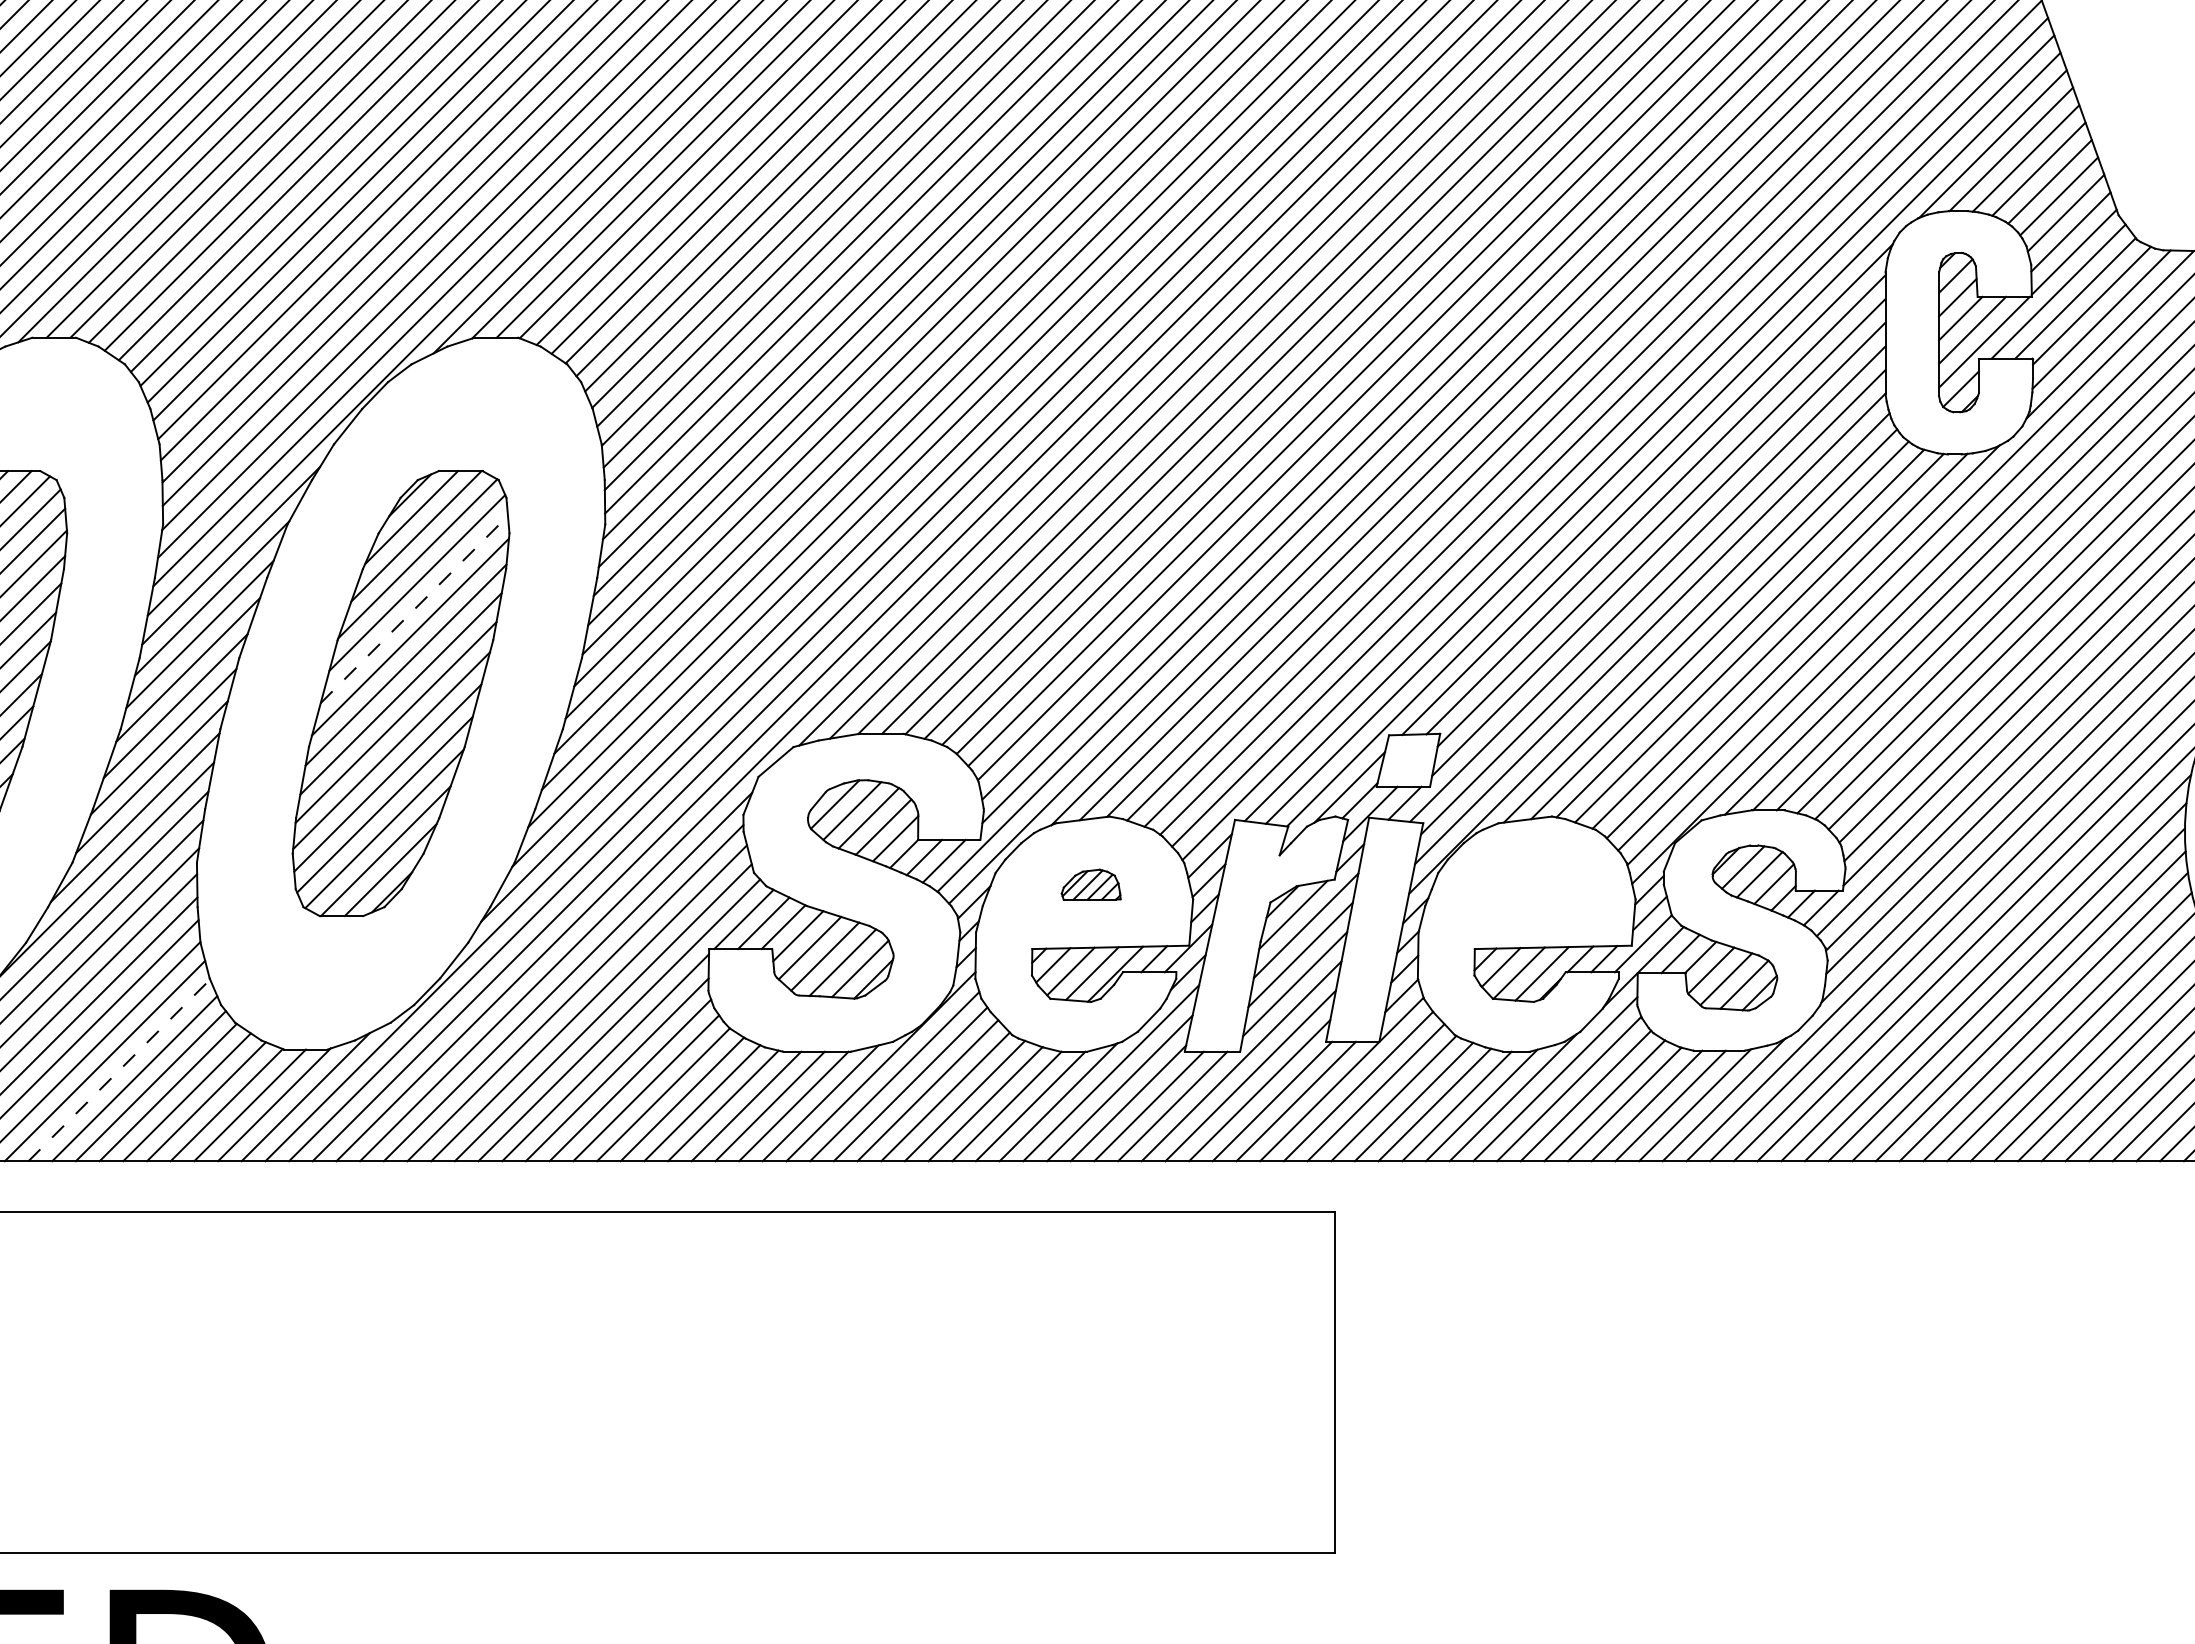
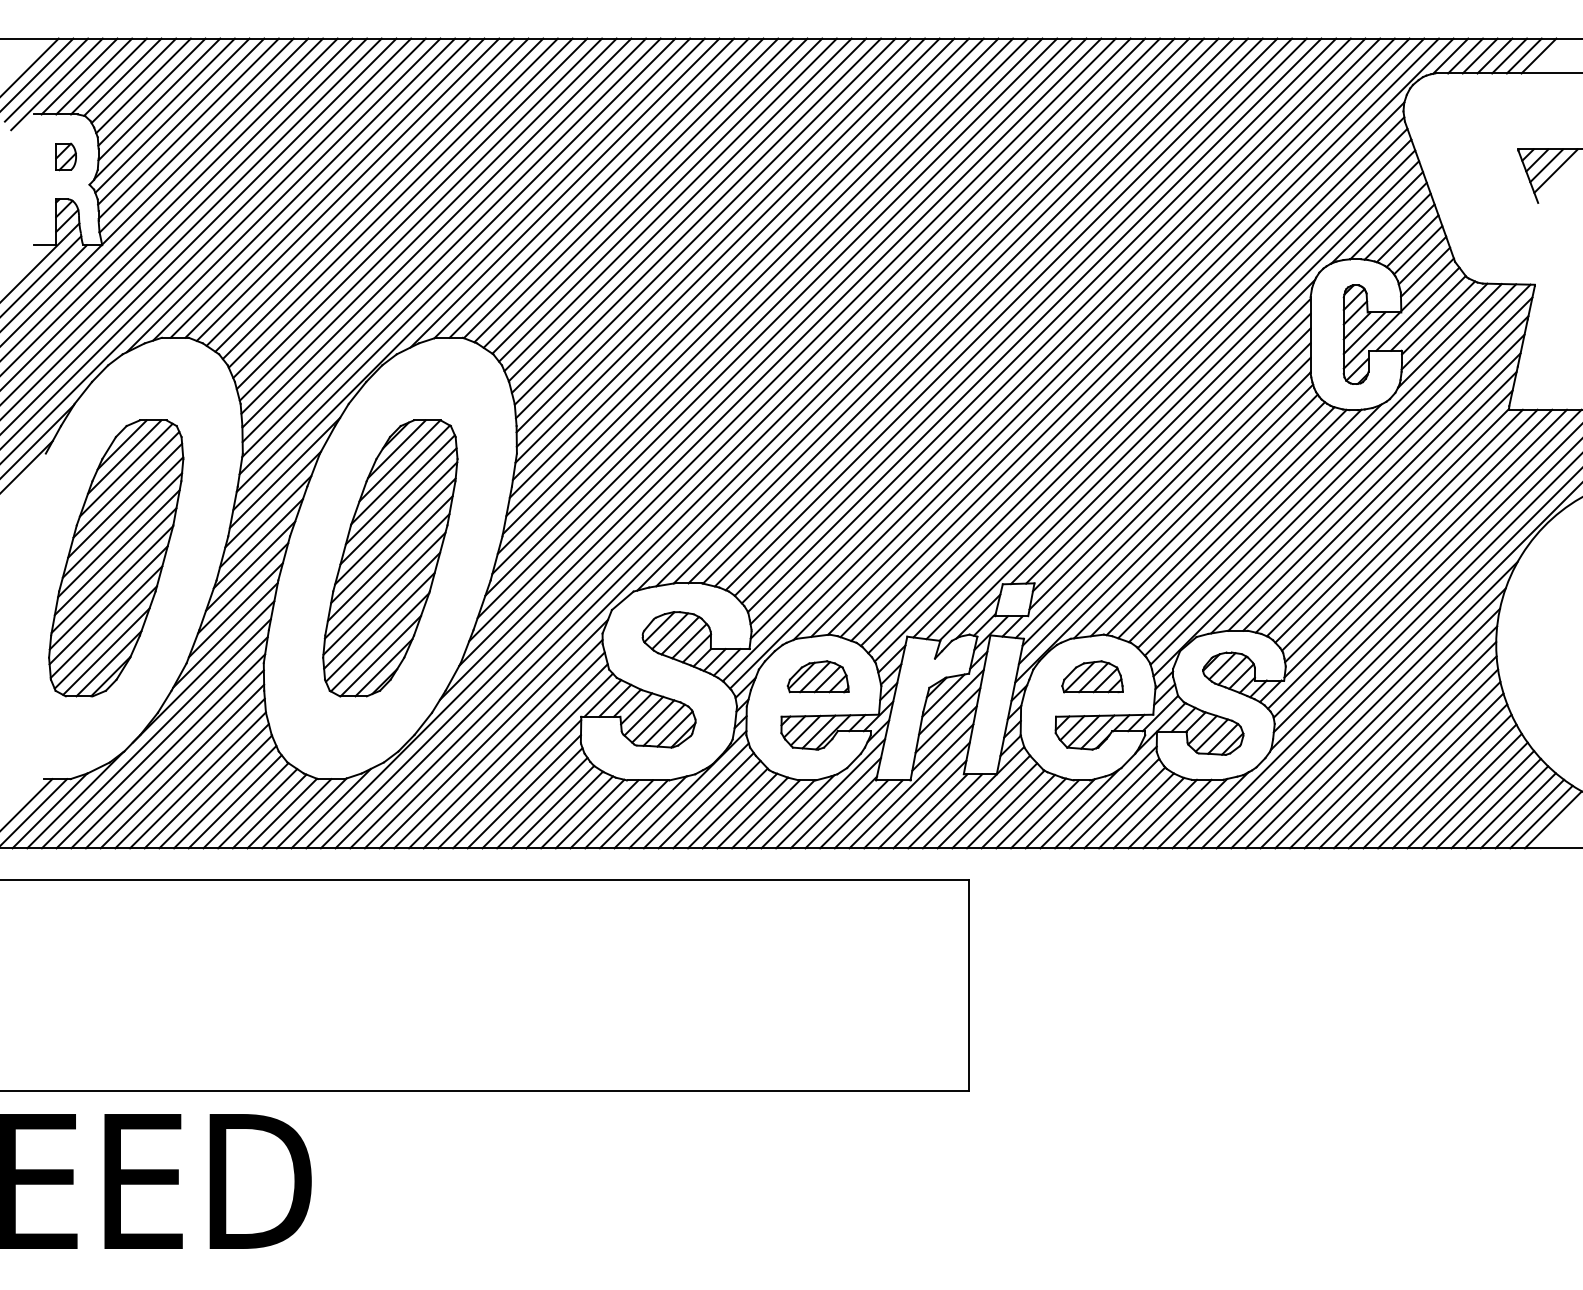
line: (414, 608) -> (398, 505), dashed -> solid
part: (1090, 884) -> (817, 676), size x1.67
part: (1533, 884) -> (1092, 676), added
line: (119, 1071) -> (215, 792), dashed -> solid

